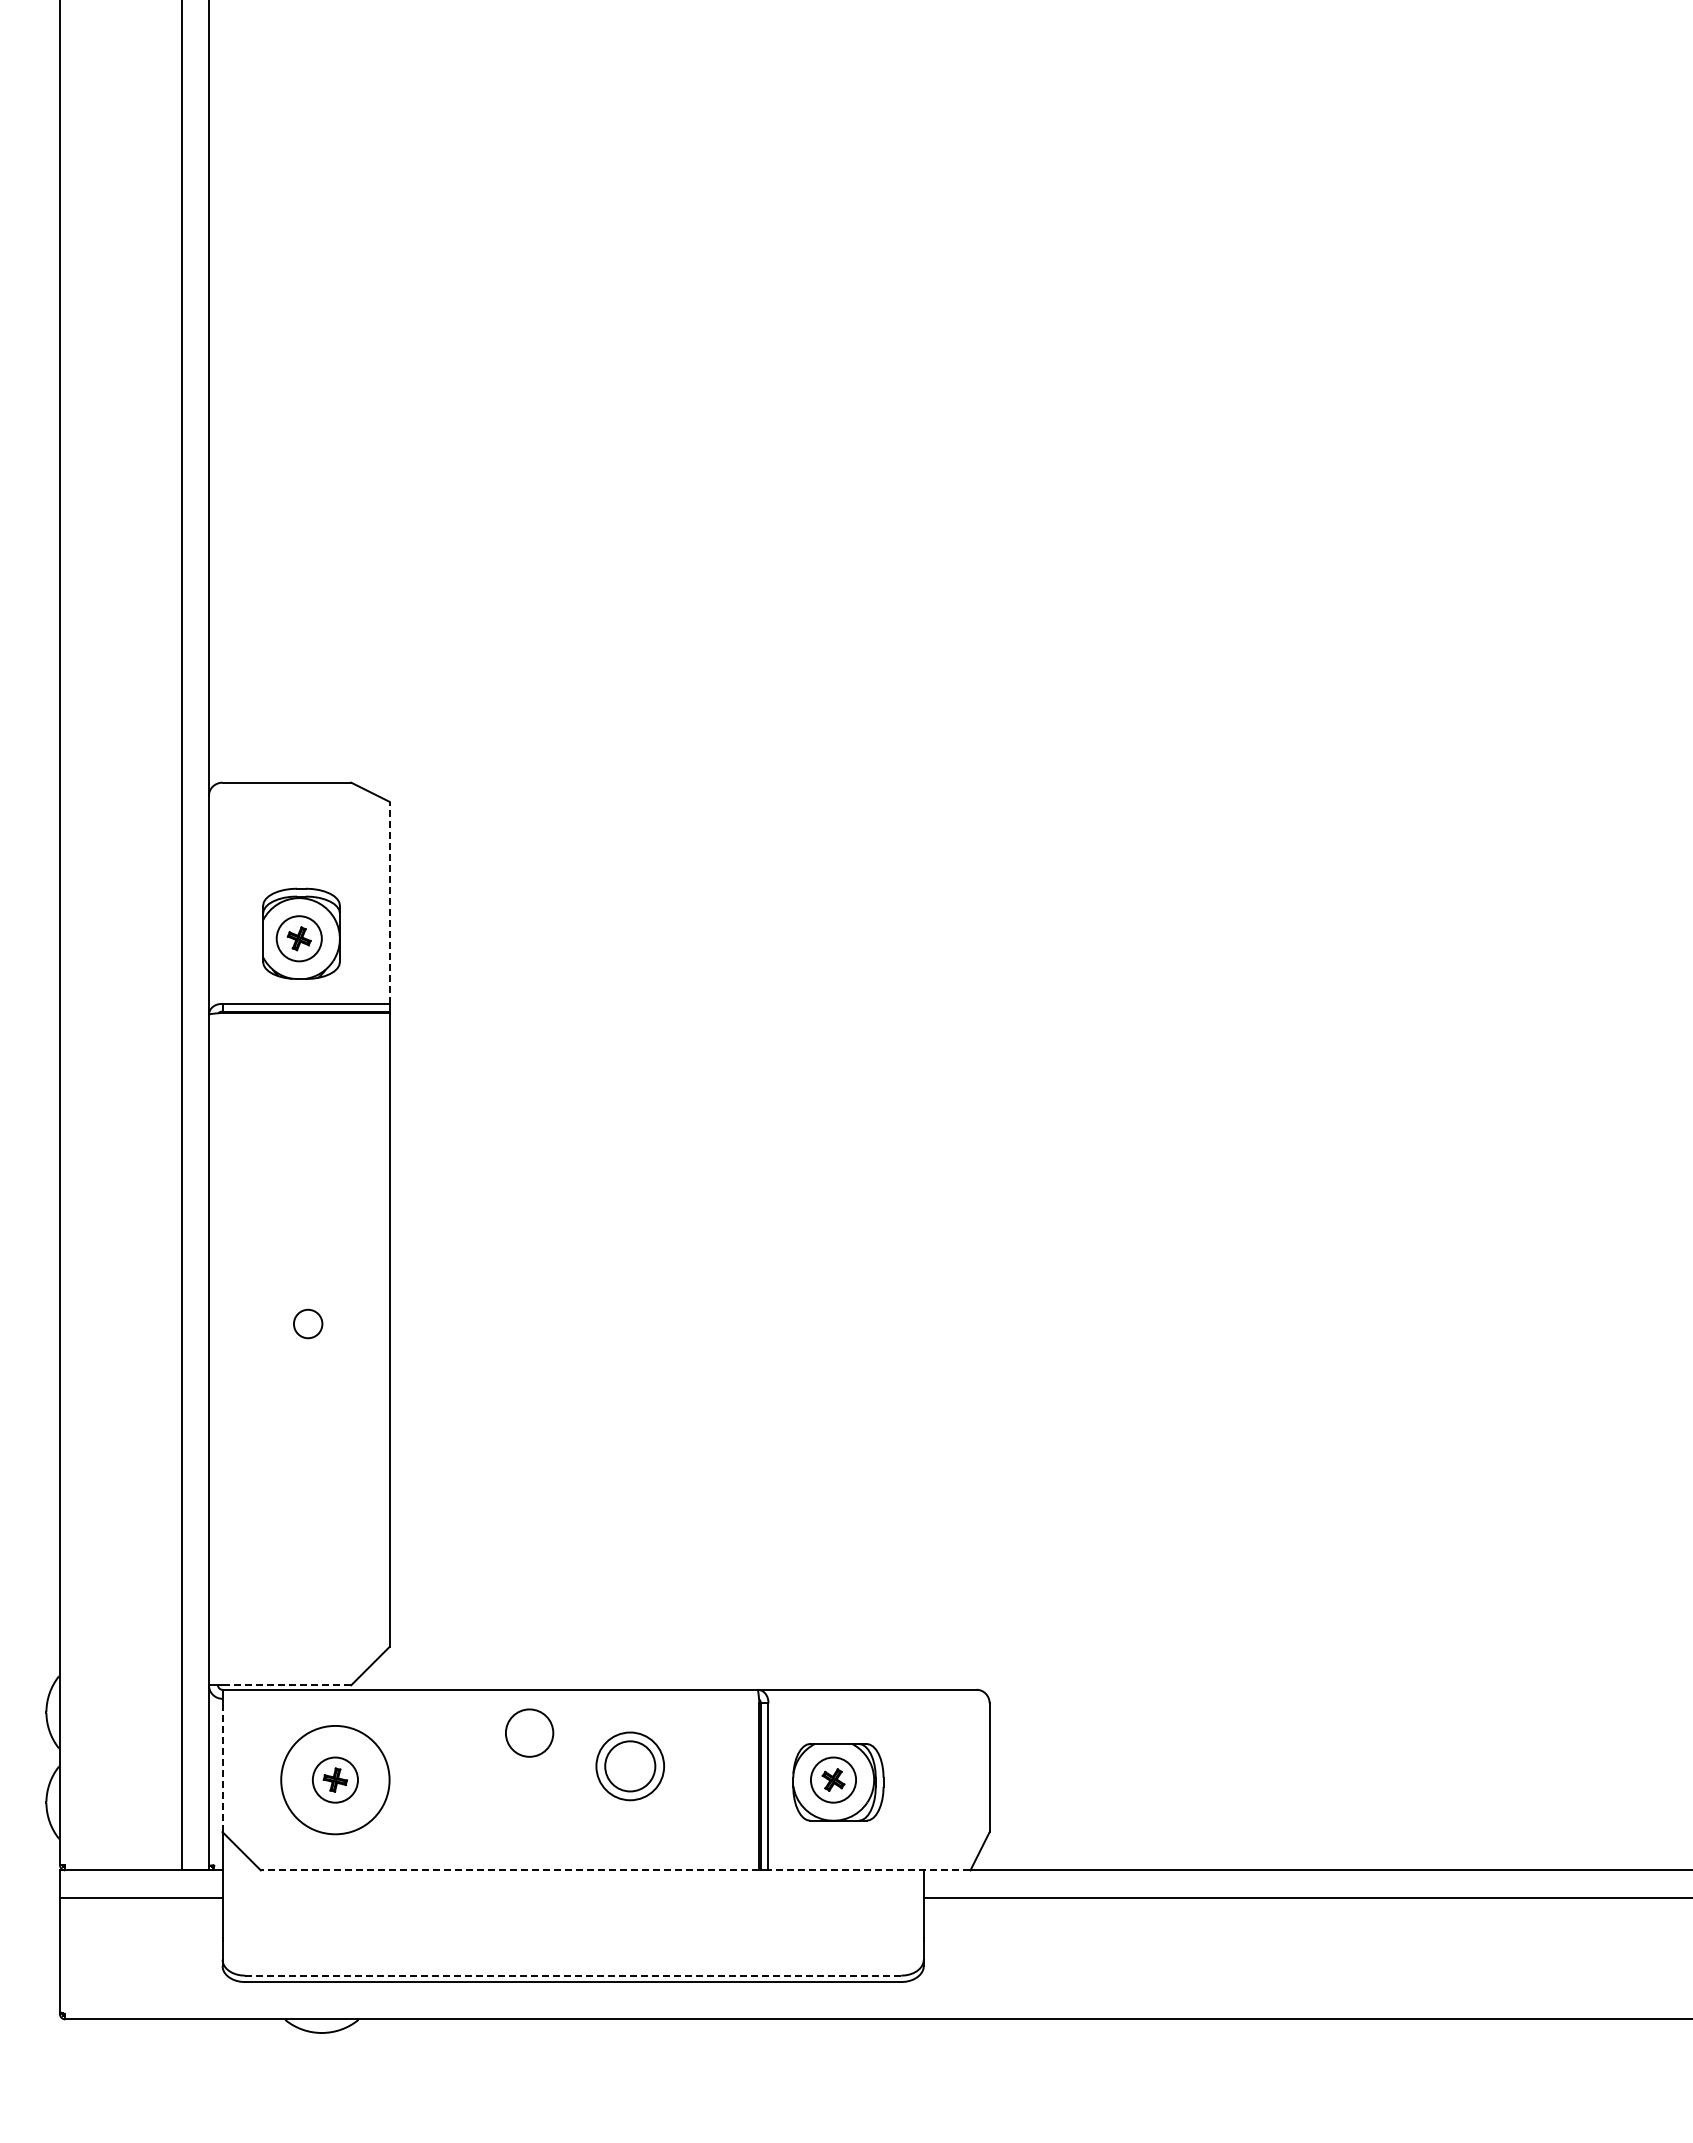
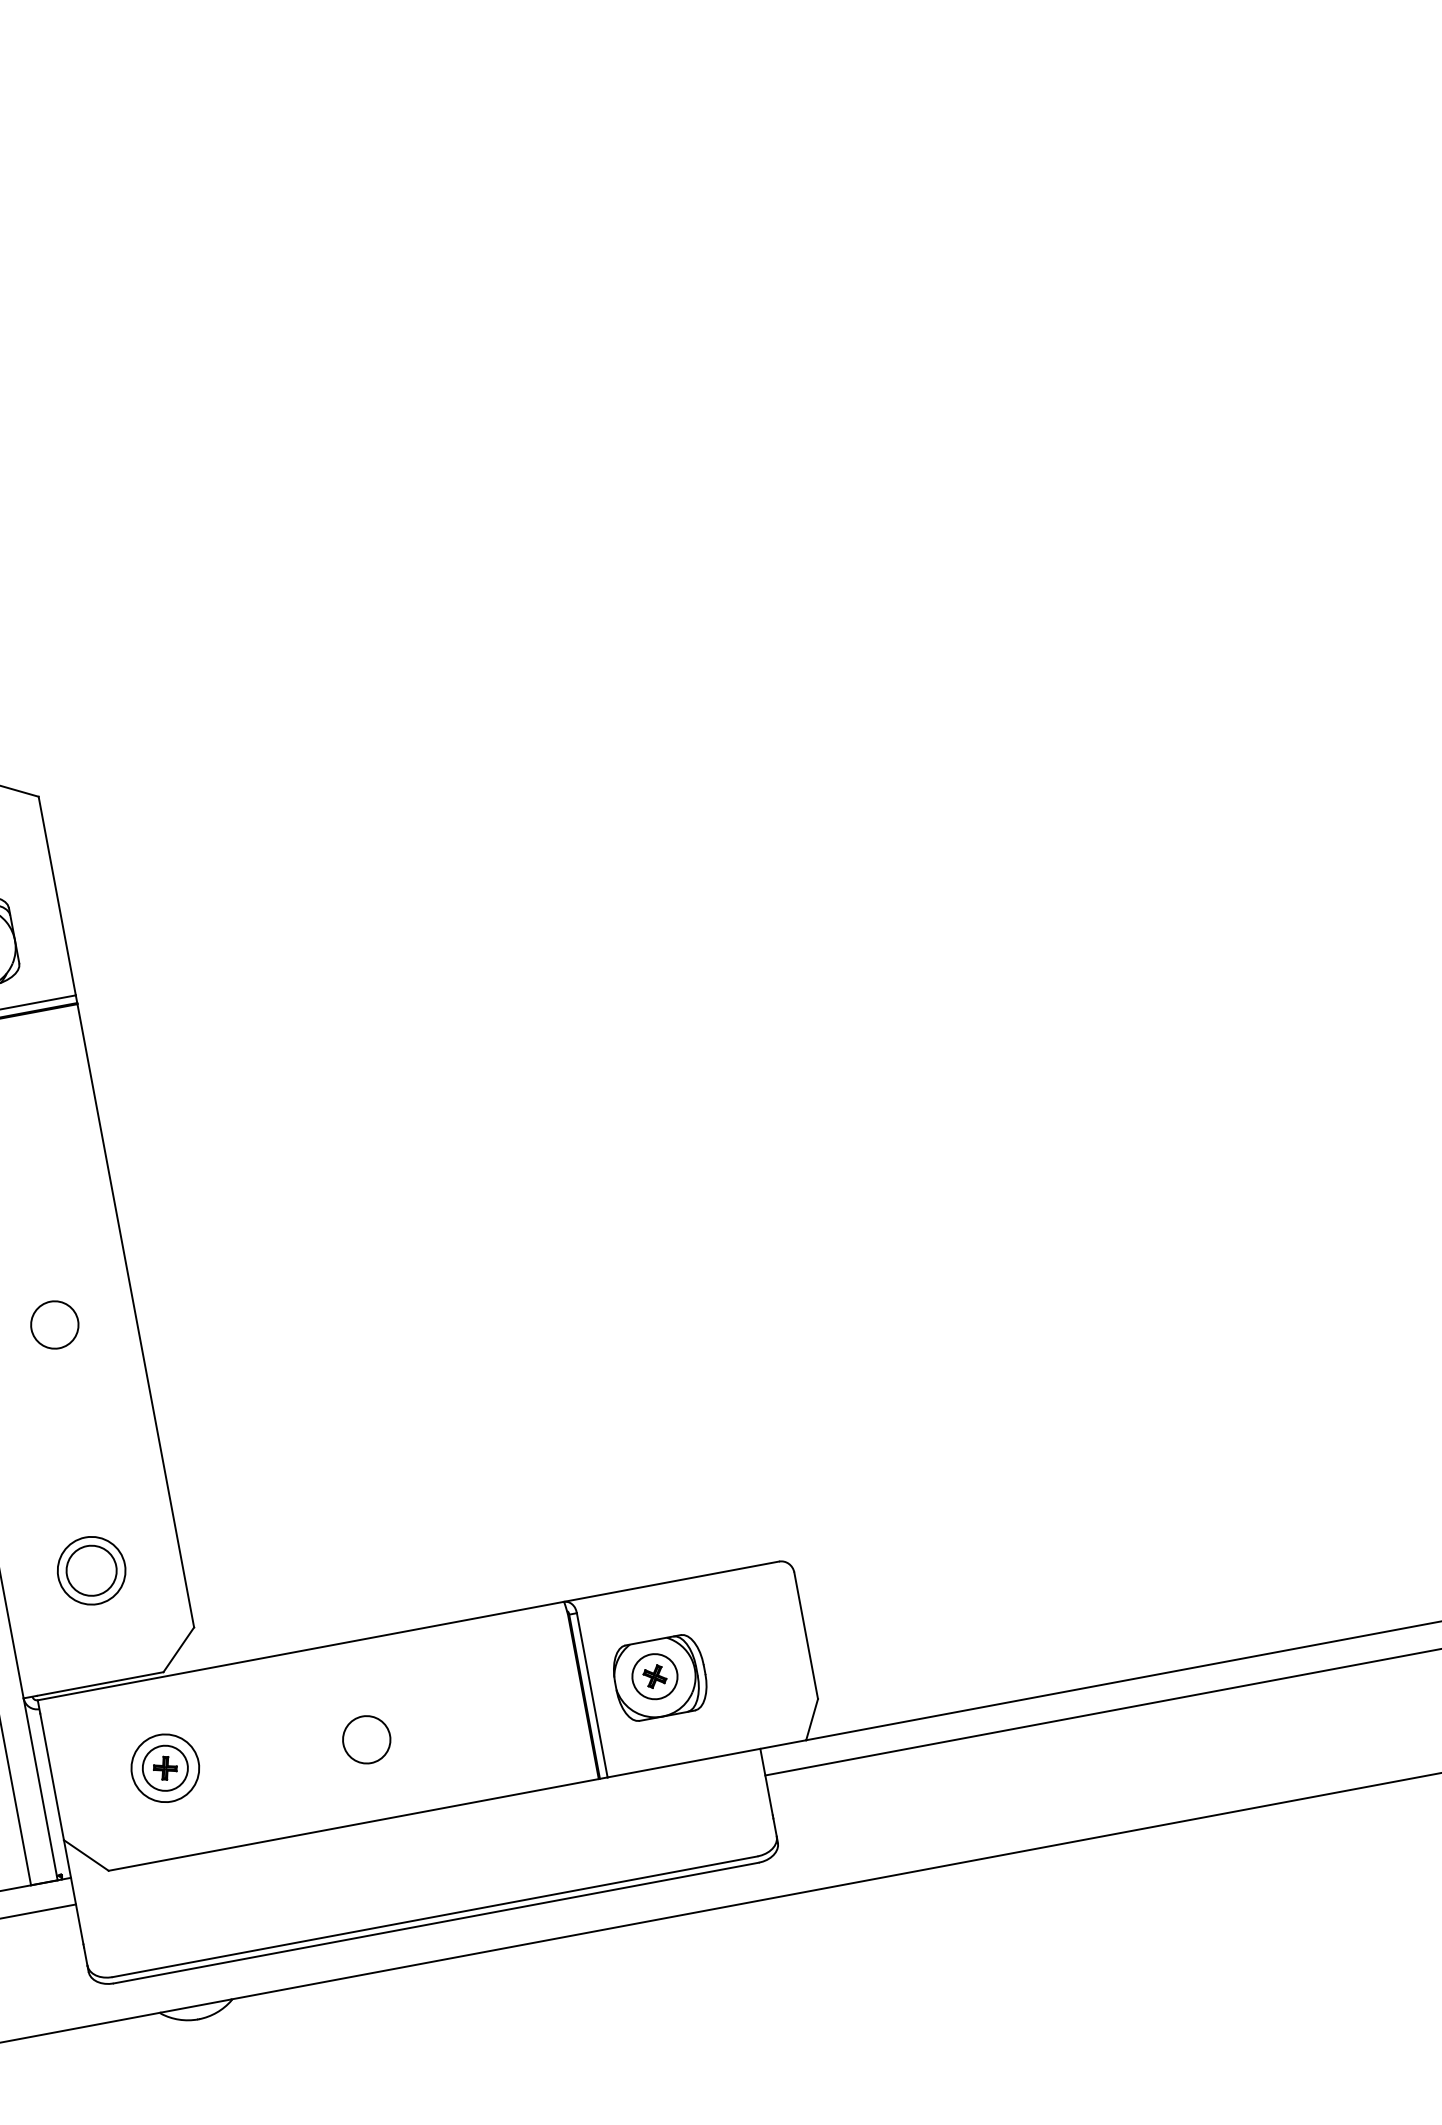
line: (389, 902) -> (57, 895), dashed -> solid
circle: (307, 1323) -> (53, 1324), size x1.67
line: (287, 1685) -> (100, 1684), dashed -> solid
circle: (529, 1732) -> (366, 1739), moved
part: (629, 1766) -> (90, 1571), moved
line: (222, 1767) -> (52, 1776), dashed -> solid
circle: (335, 1779) -> (165, 1767), size x0.62
line: (509, 1870) -> (353, 1825), dashed -> solid
line: (868, 1870) -> (705, 1759), dashed -> solid
line: (572, 1975) -> (434, 1916), dashed -> solid

